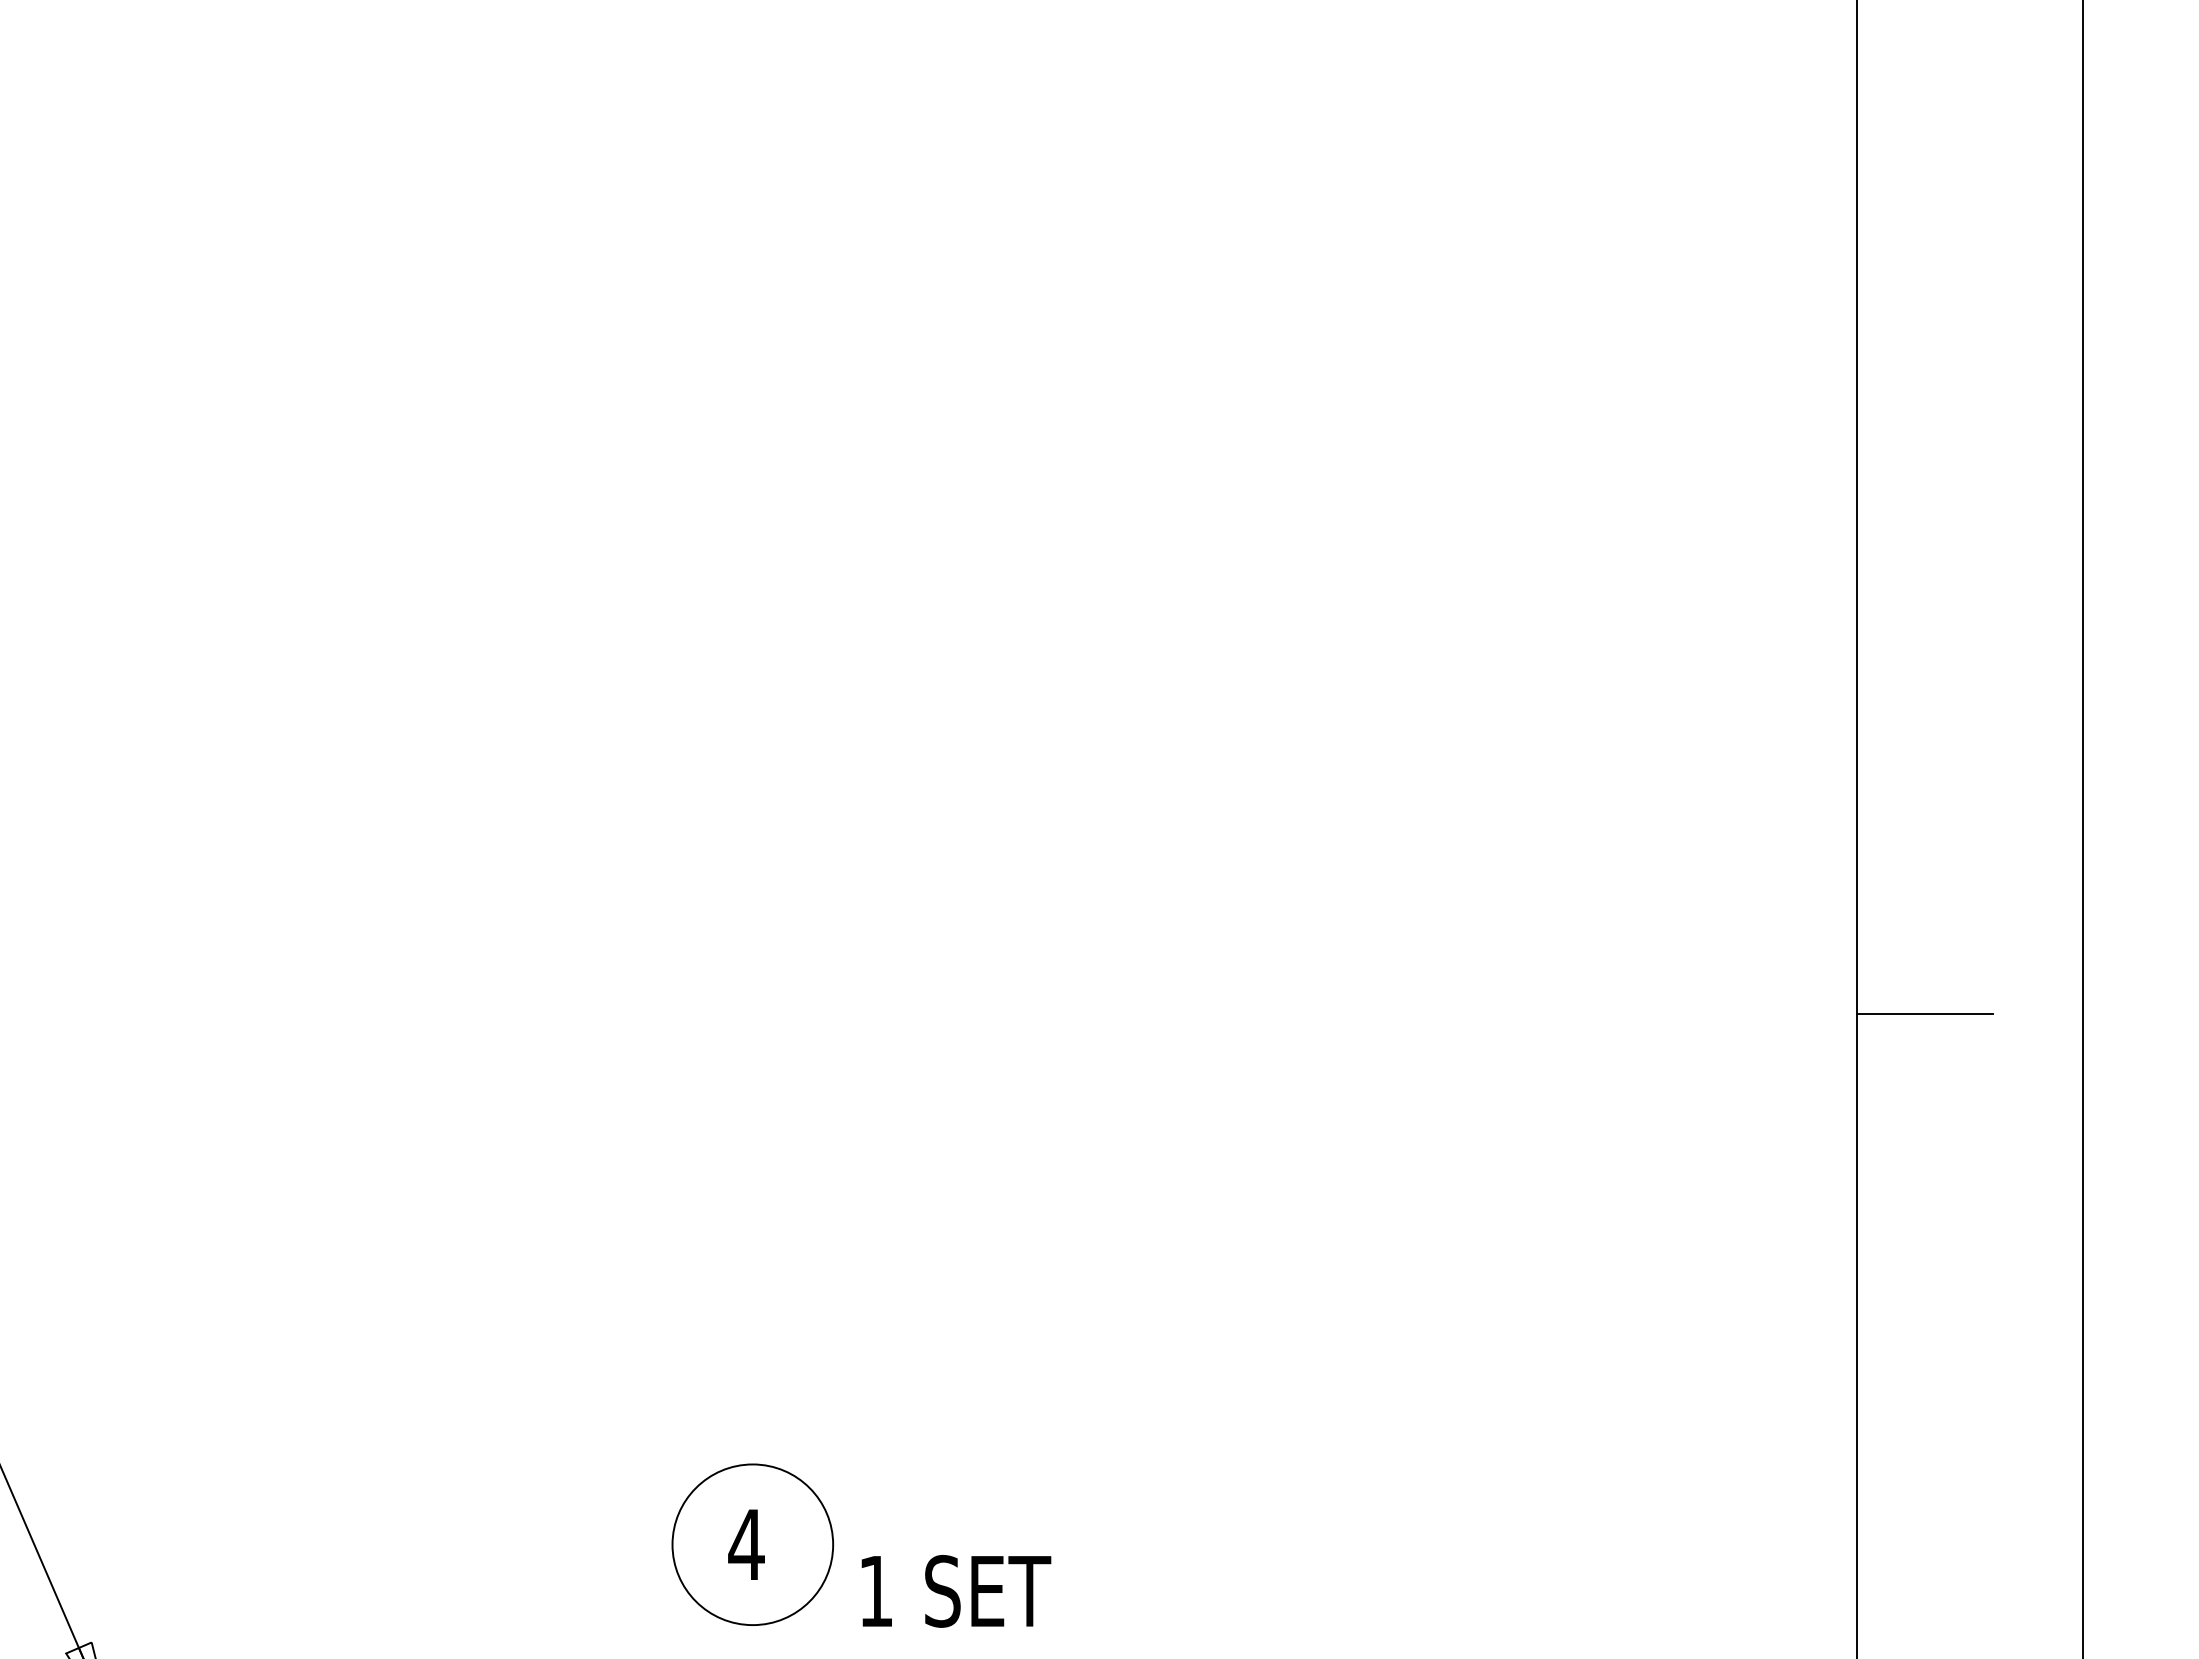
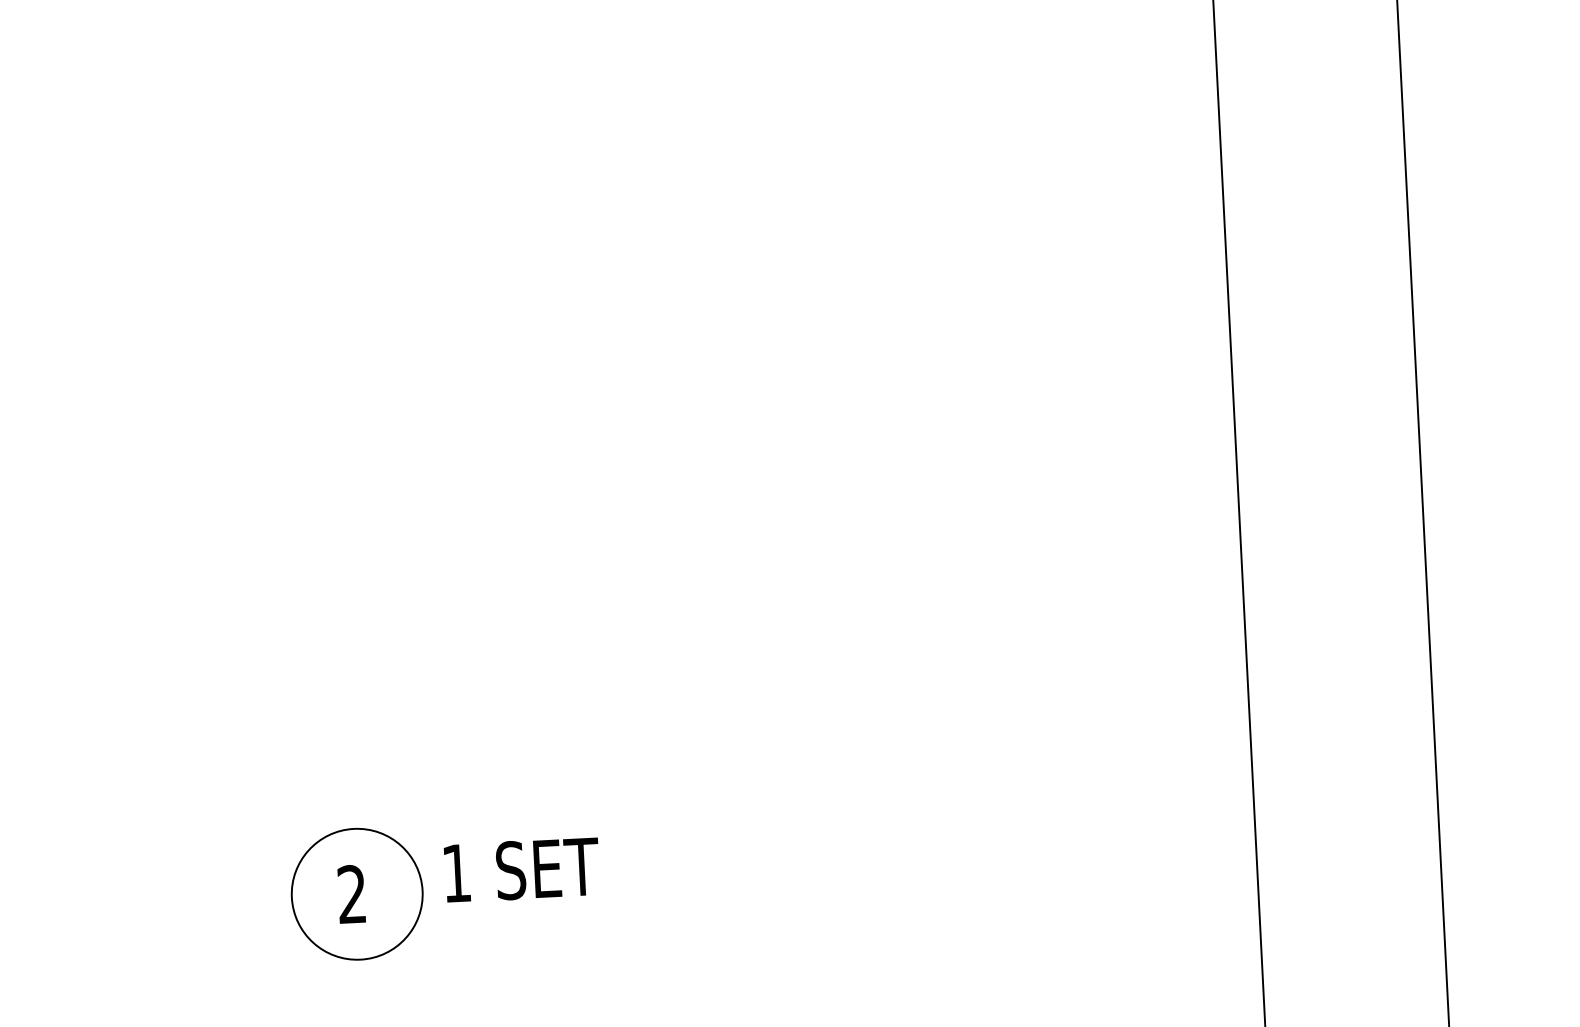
line: (1924, 1014) -> (1288, 414), removed
text: (746, 1543) -> (352, 893), 4 -> 2
text: (956, 1591) -> (522, 870), moved

